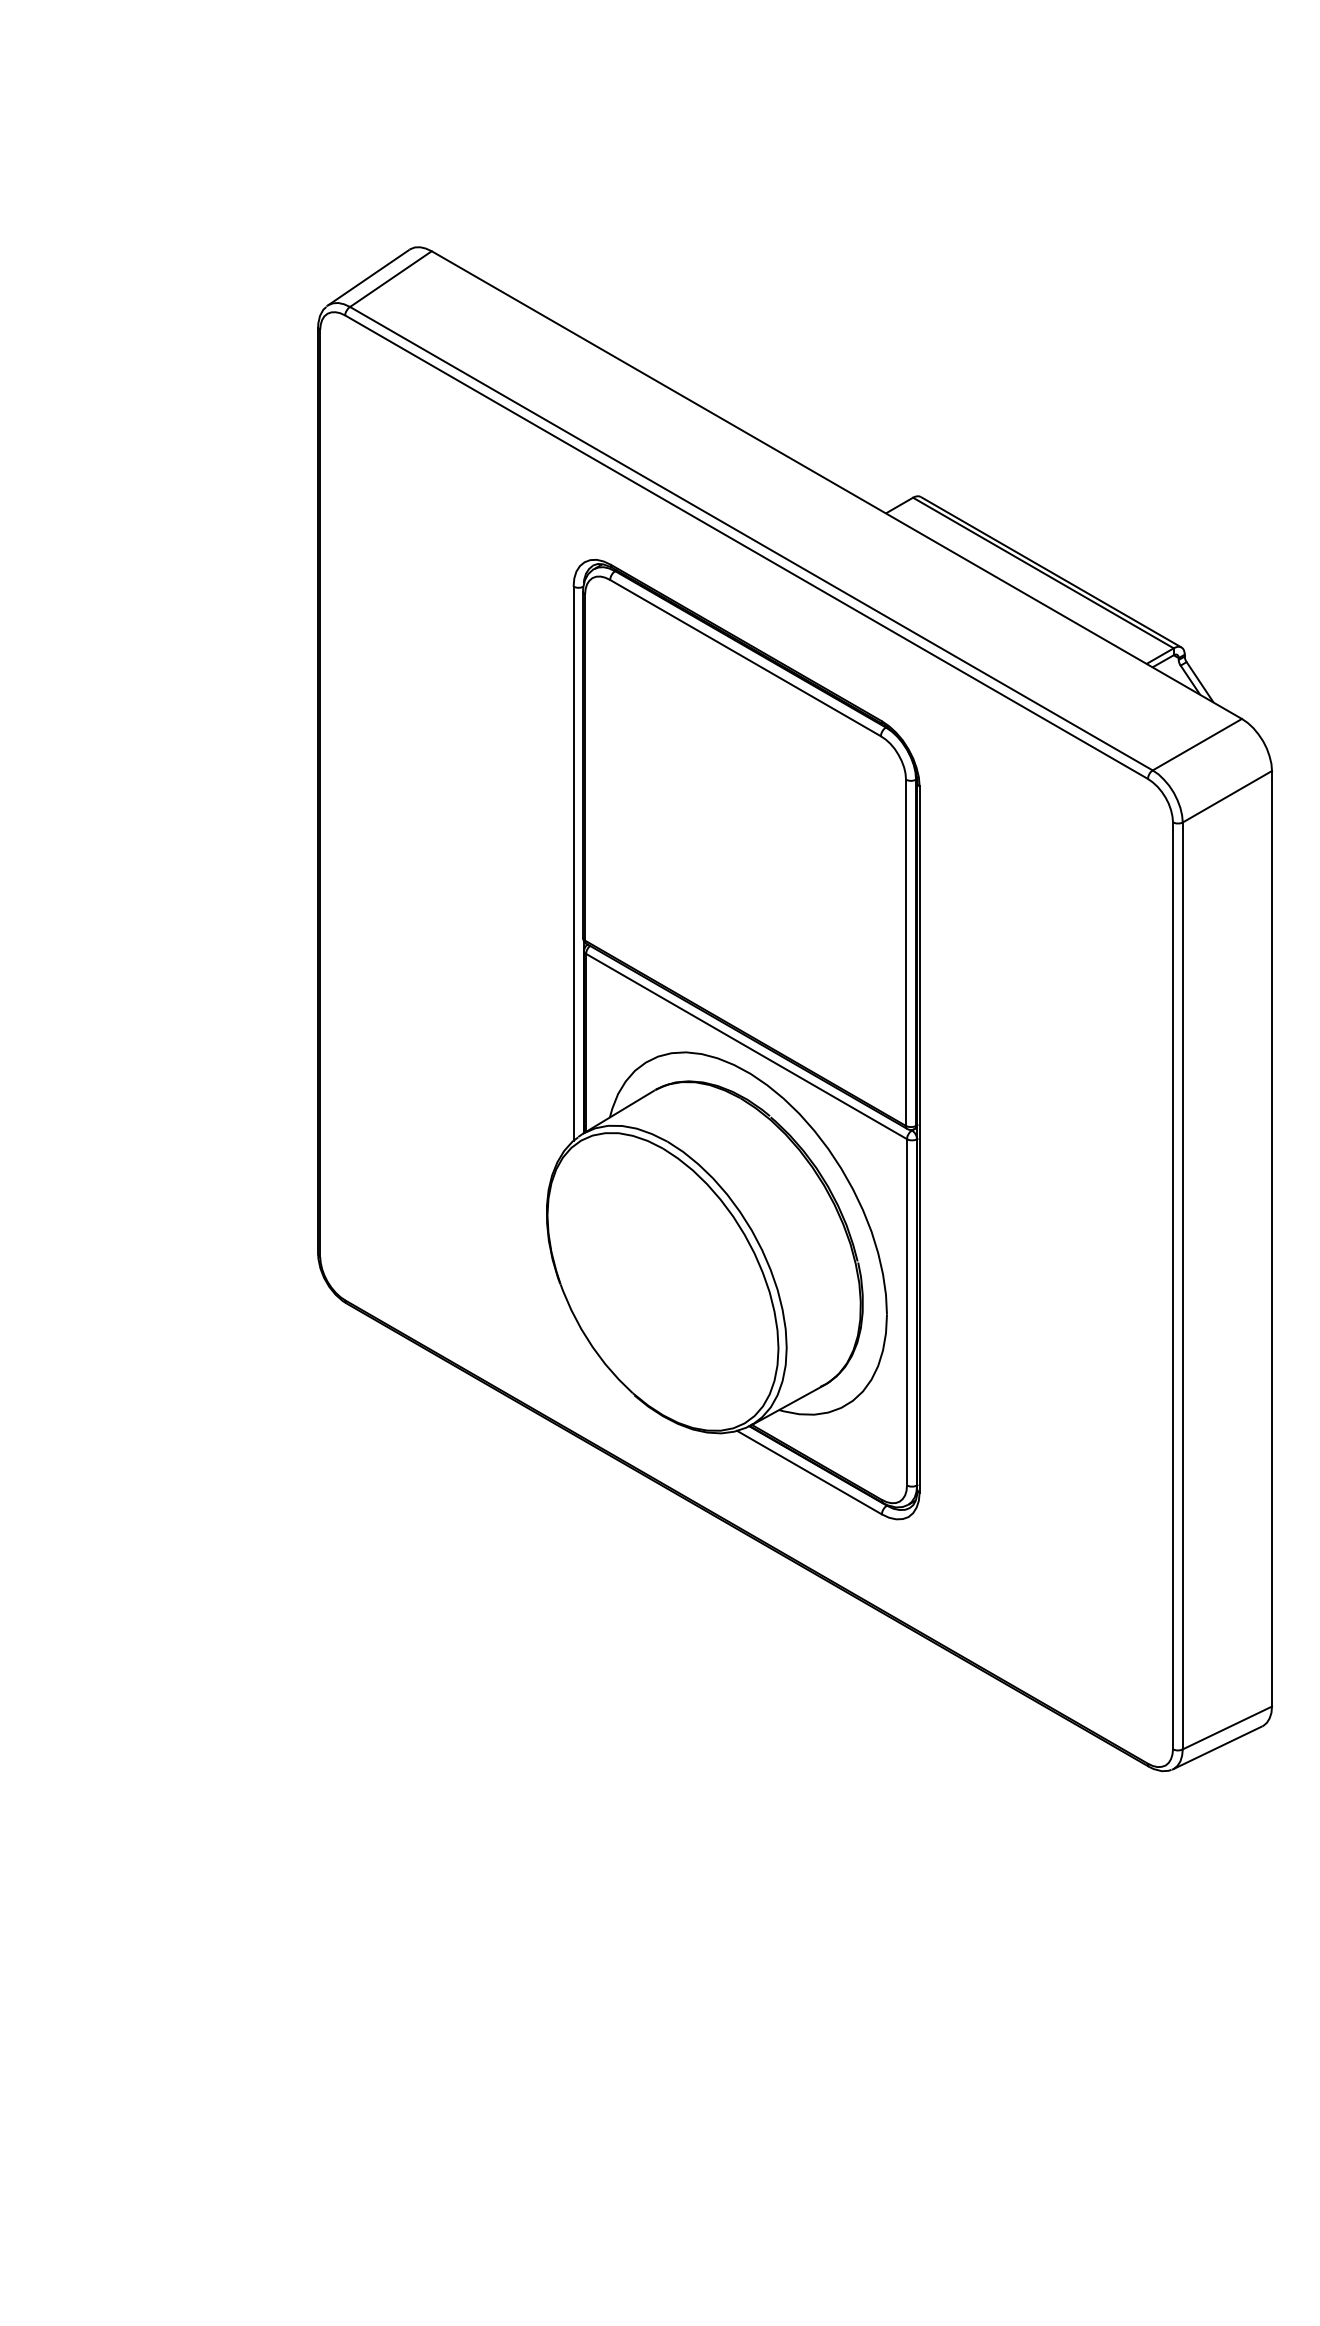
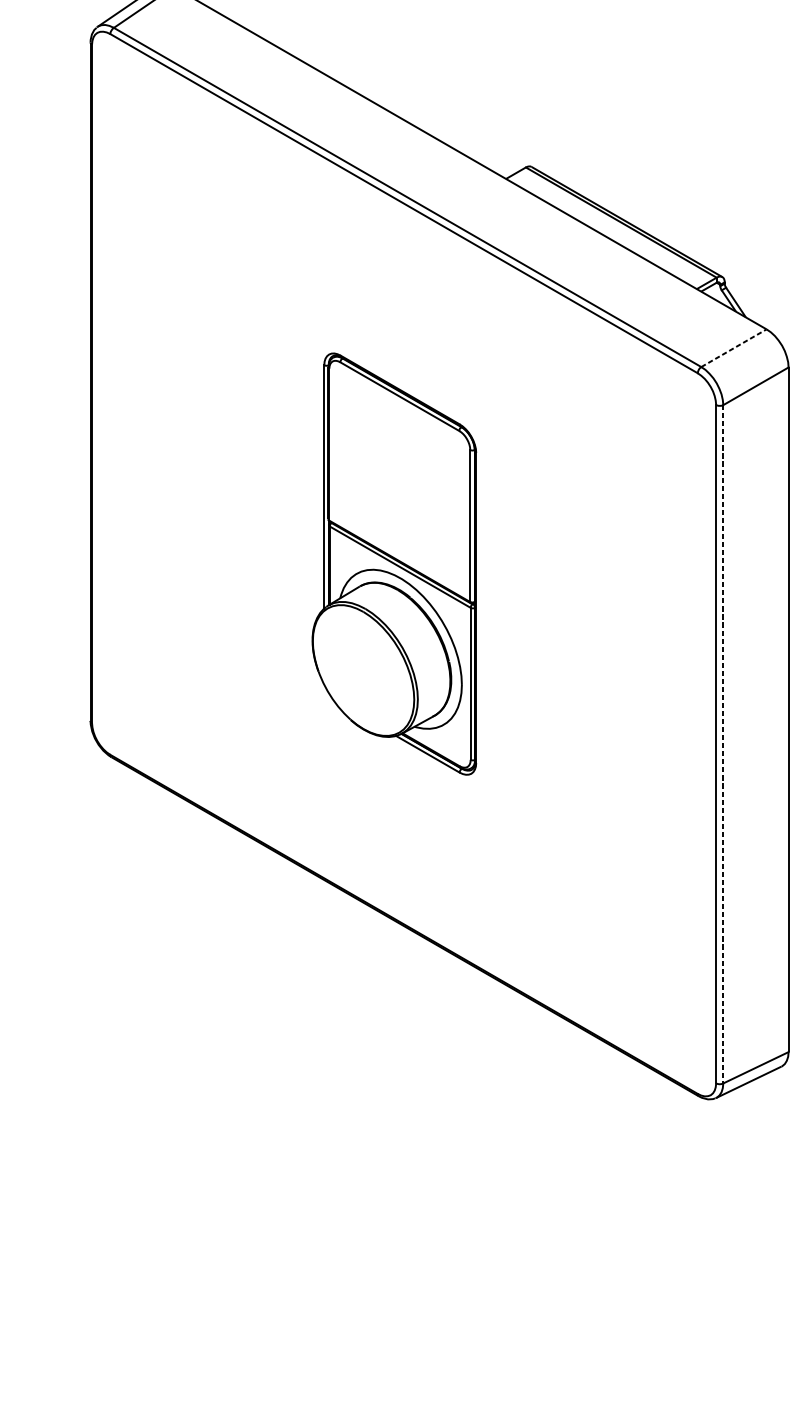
line: (1197, 744) -> (734, 348), solid -> dashed
part: (733, 1039) -> (394, 563), size x0.6
line: (1182, 1286) -> (723, 744), solid -> dashed

